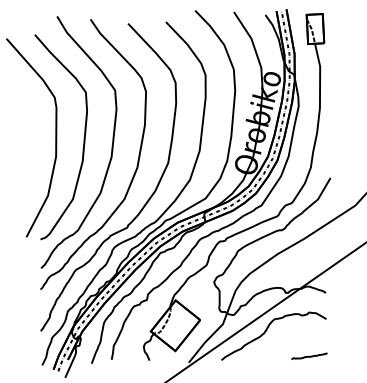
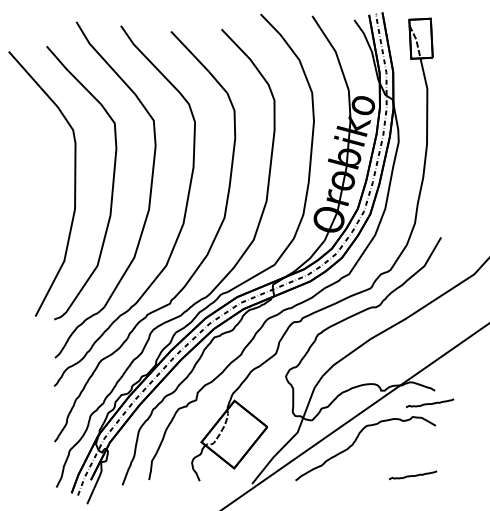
curve: (321, 302) -> (429, 403), added

